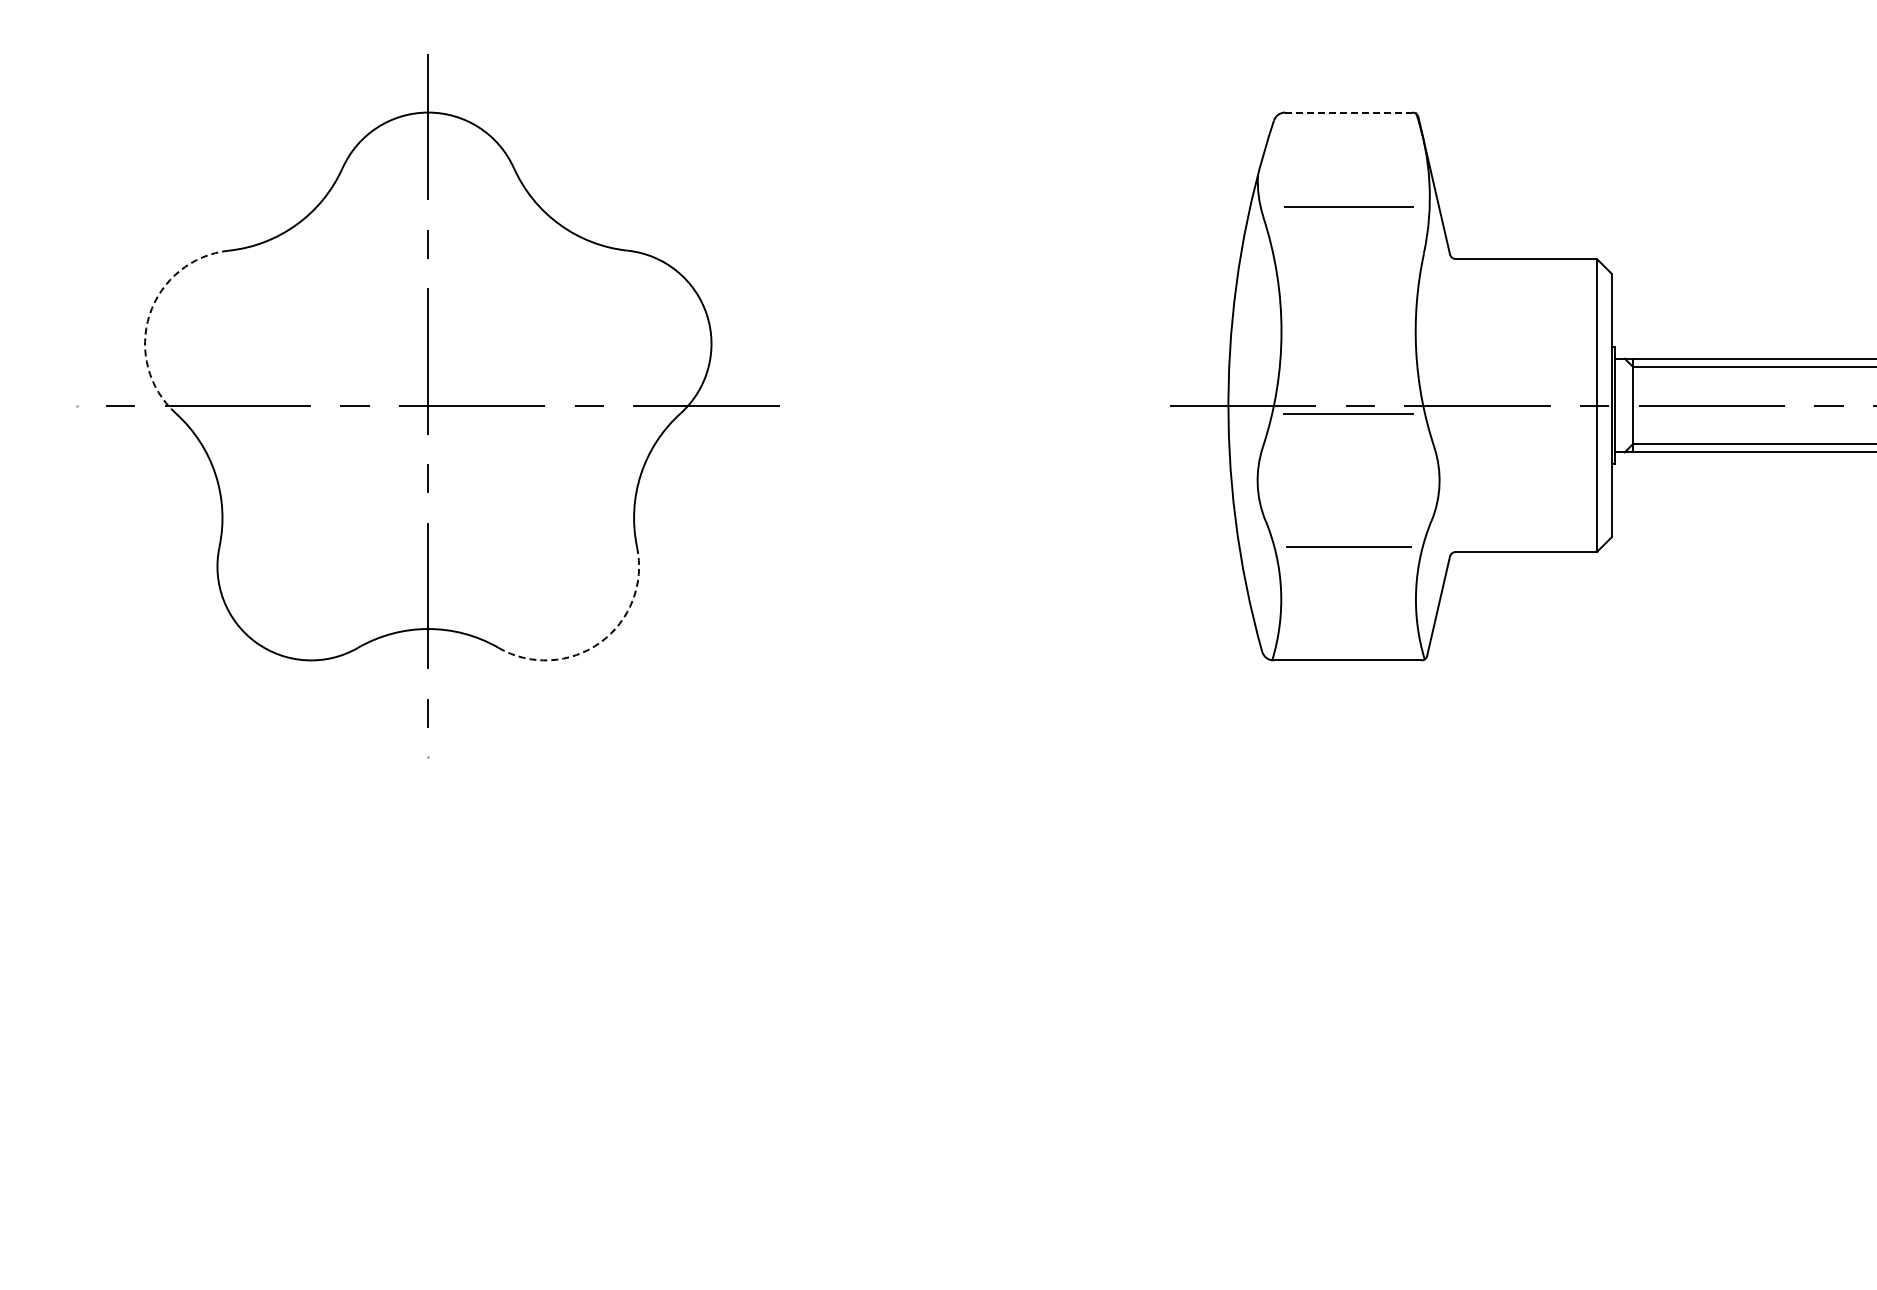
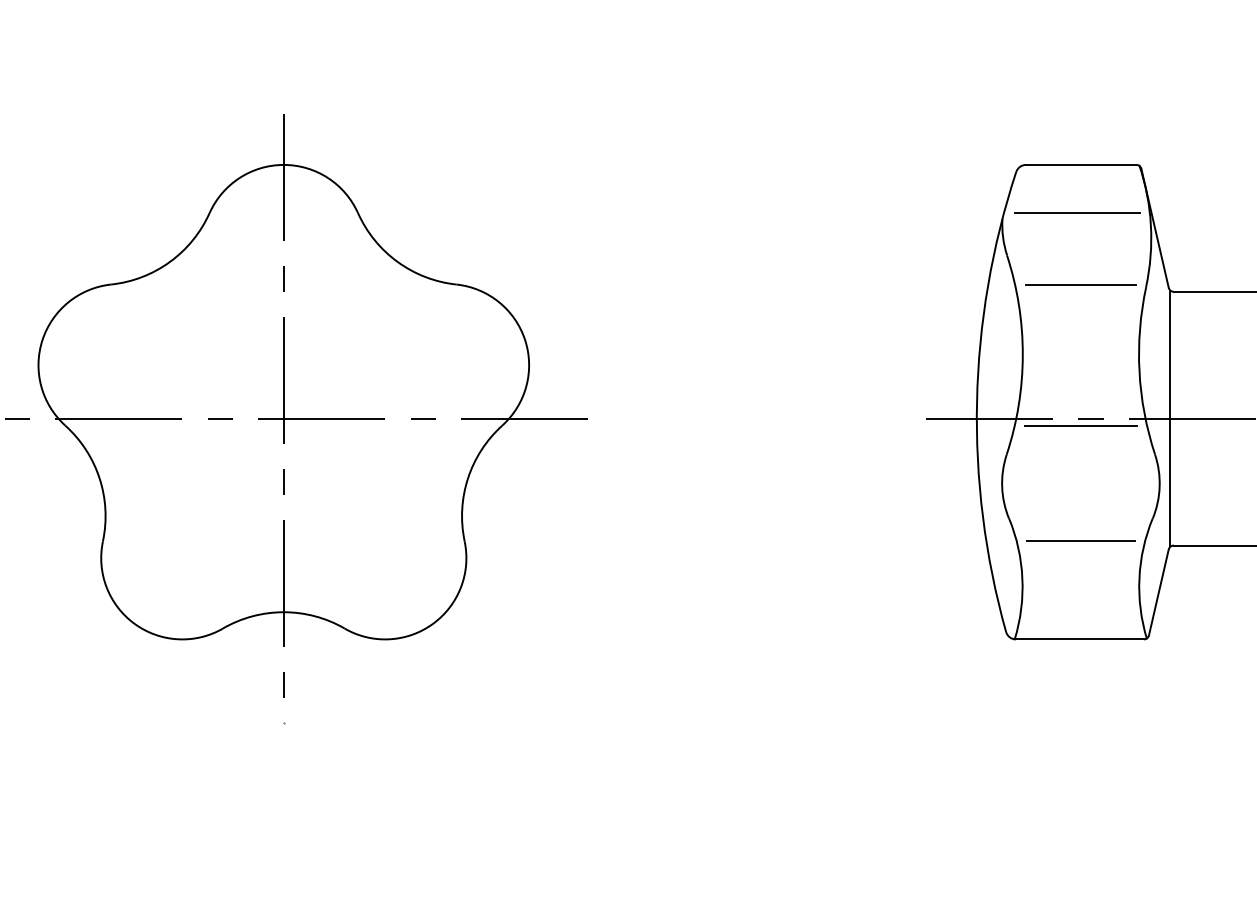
line: (1348, 112) -> (1080, 164), dashed -> solid
line: (1344, 168) -> (1077, 213), added
line: (1348, 206) -> (1080, 284), moved
arc: (149, 314) -> (42, 339), dashed -> solid
line: (1451, 405) -> (1170, 418), added
arc: (600, 642) -> (432, 623), dashed -> solid

